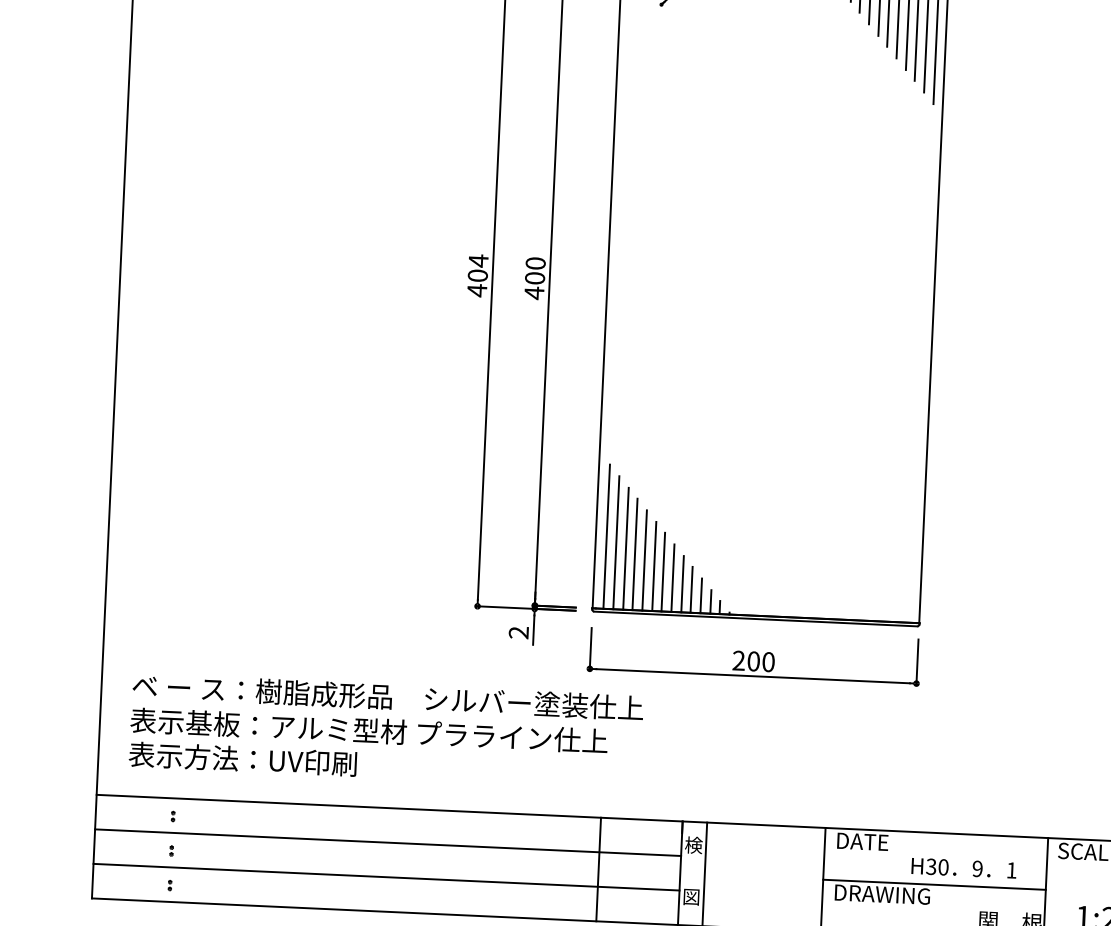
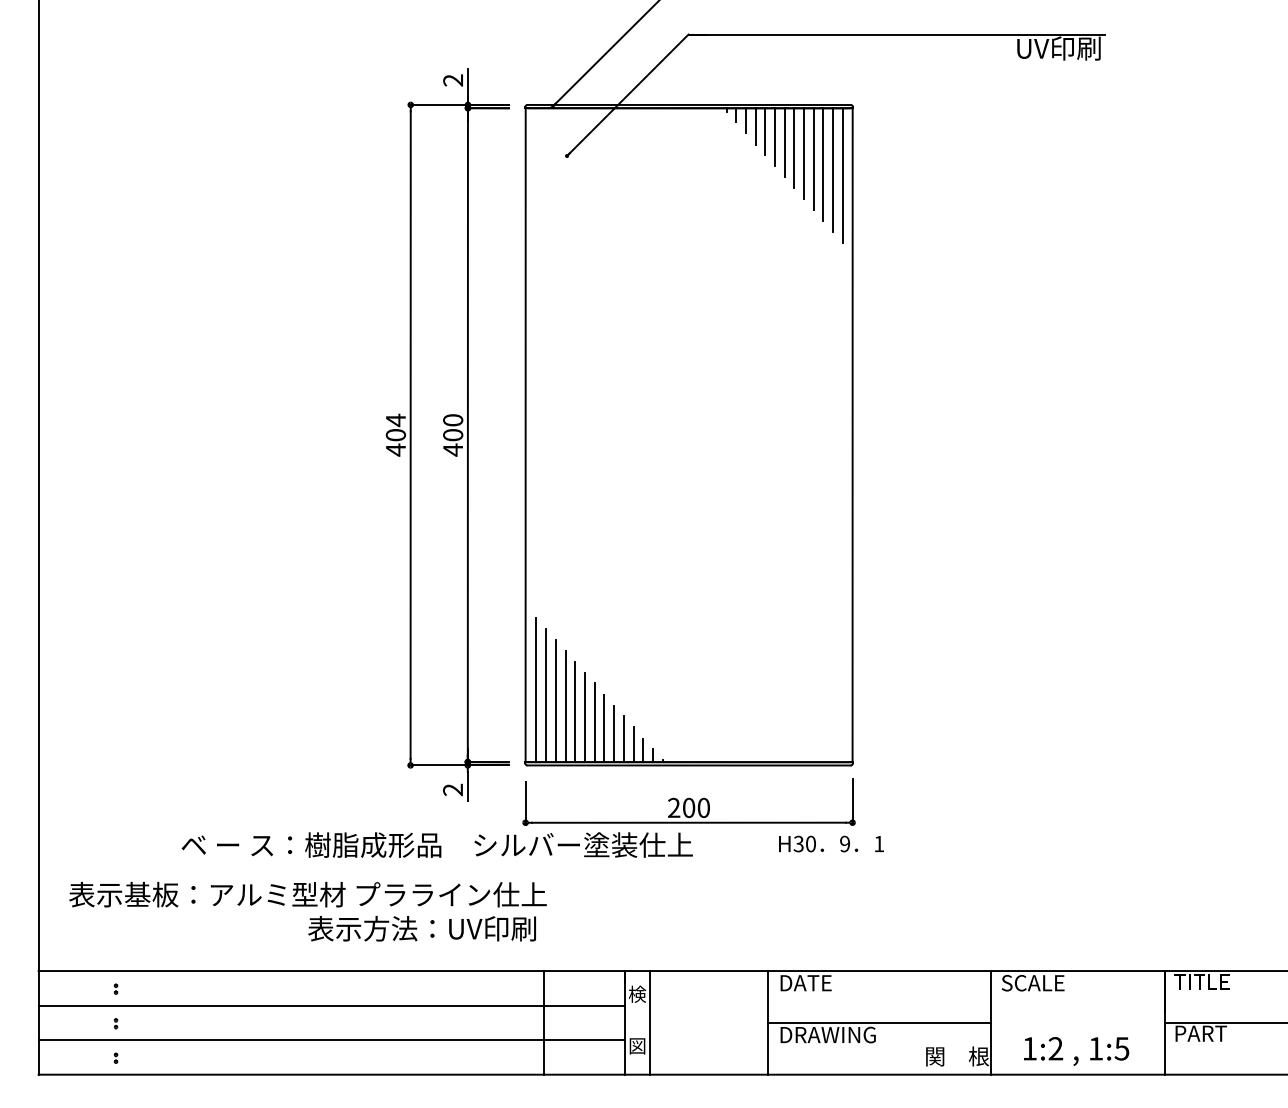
text: (387, 696) -> (436, 844), moved
text: (242, 758) -> (421, 928), moved
text: (964, 867) -> (831, 843), moved

